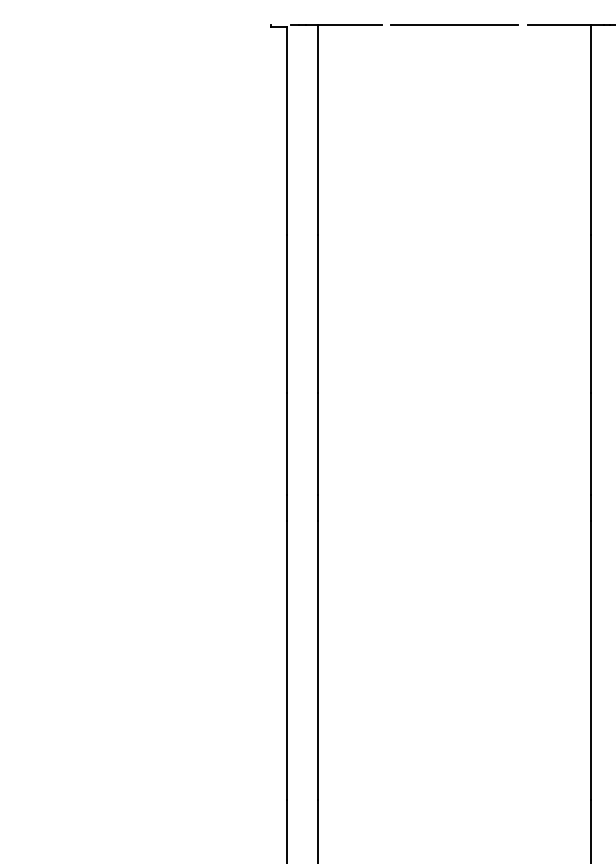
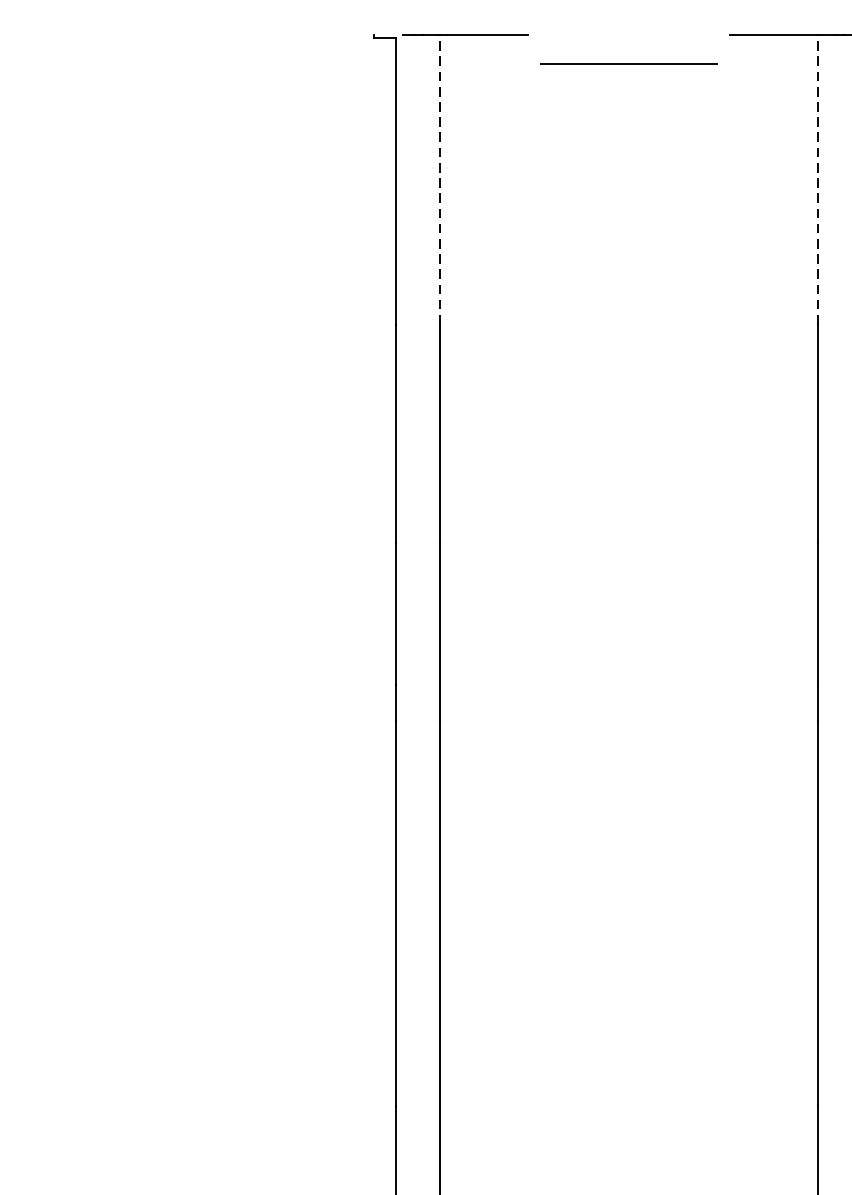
line: (454, 24) -> (628, 63), moved
line: (318, 129) -> (440, 179), solid -> dashed
line: (591, 129) -> (817, 179), solid -> dashed

